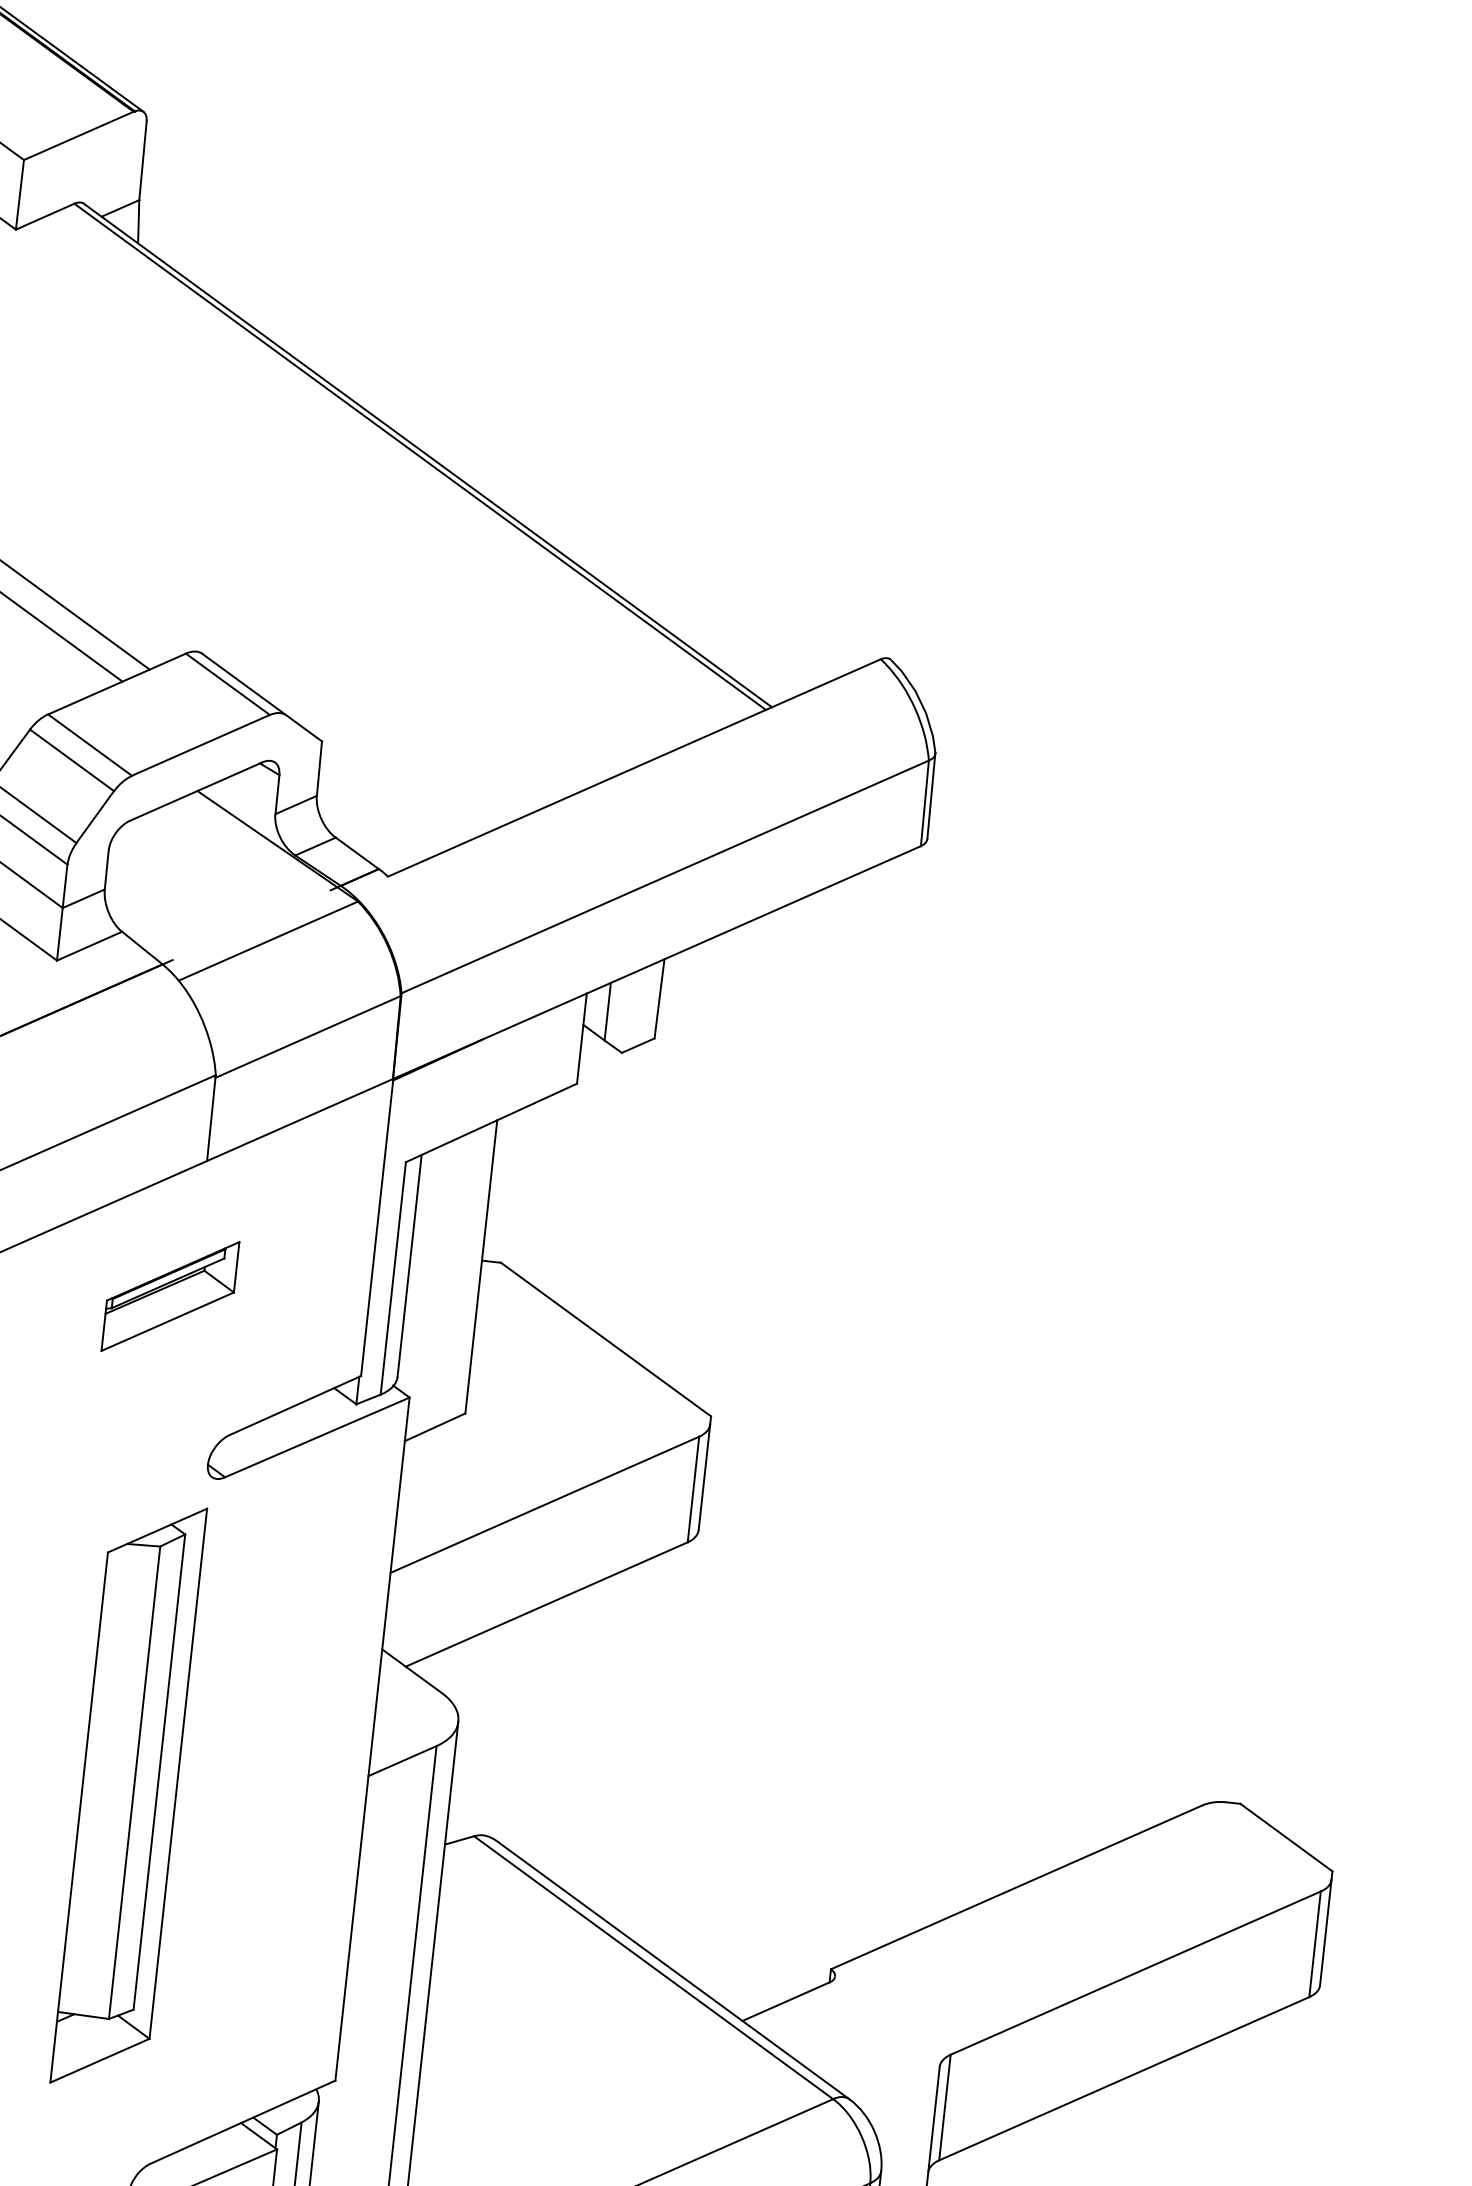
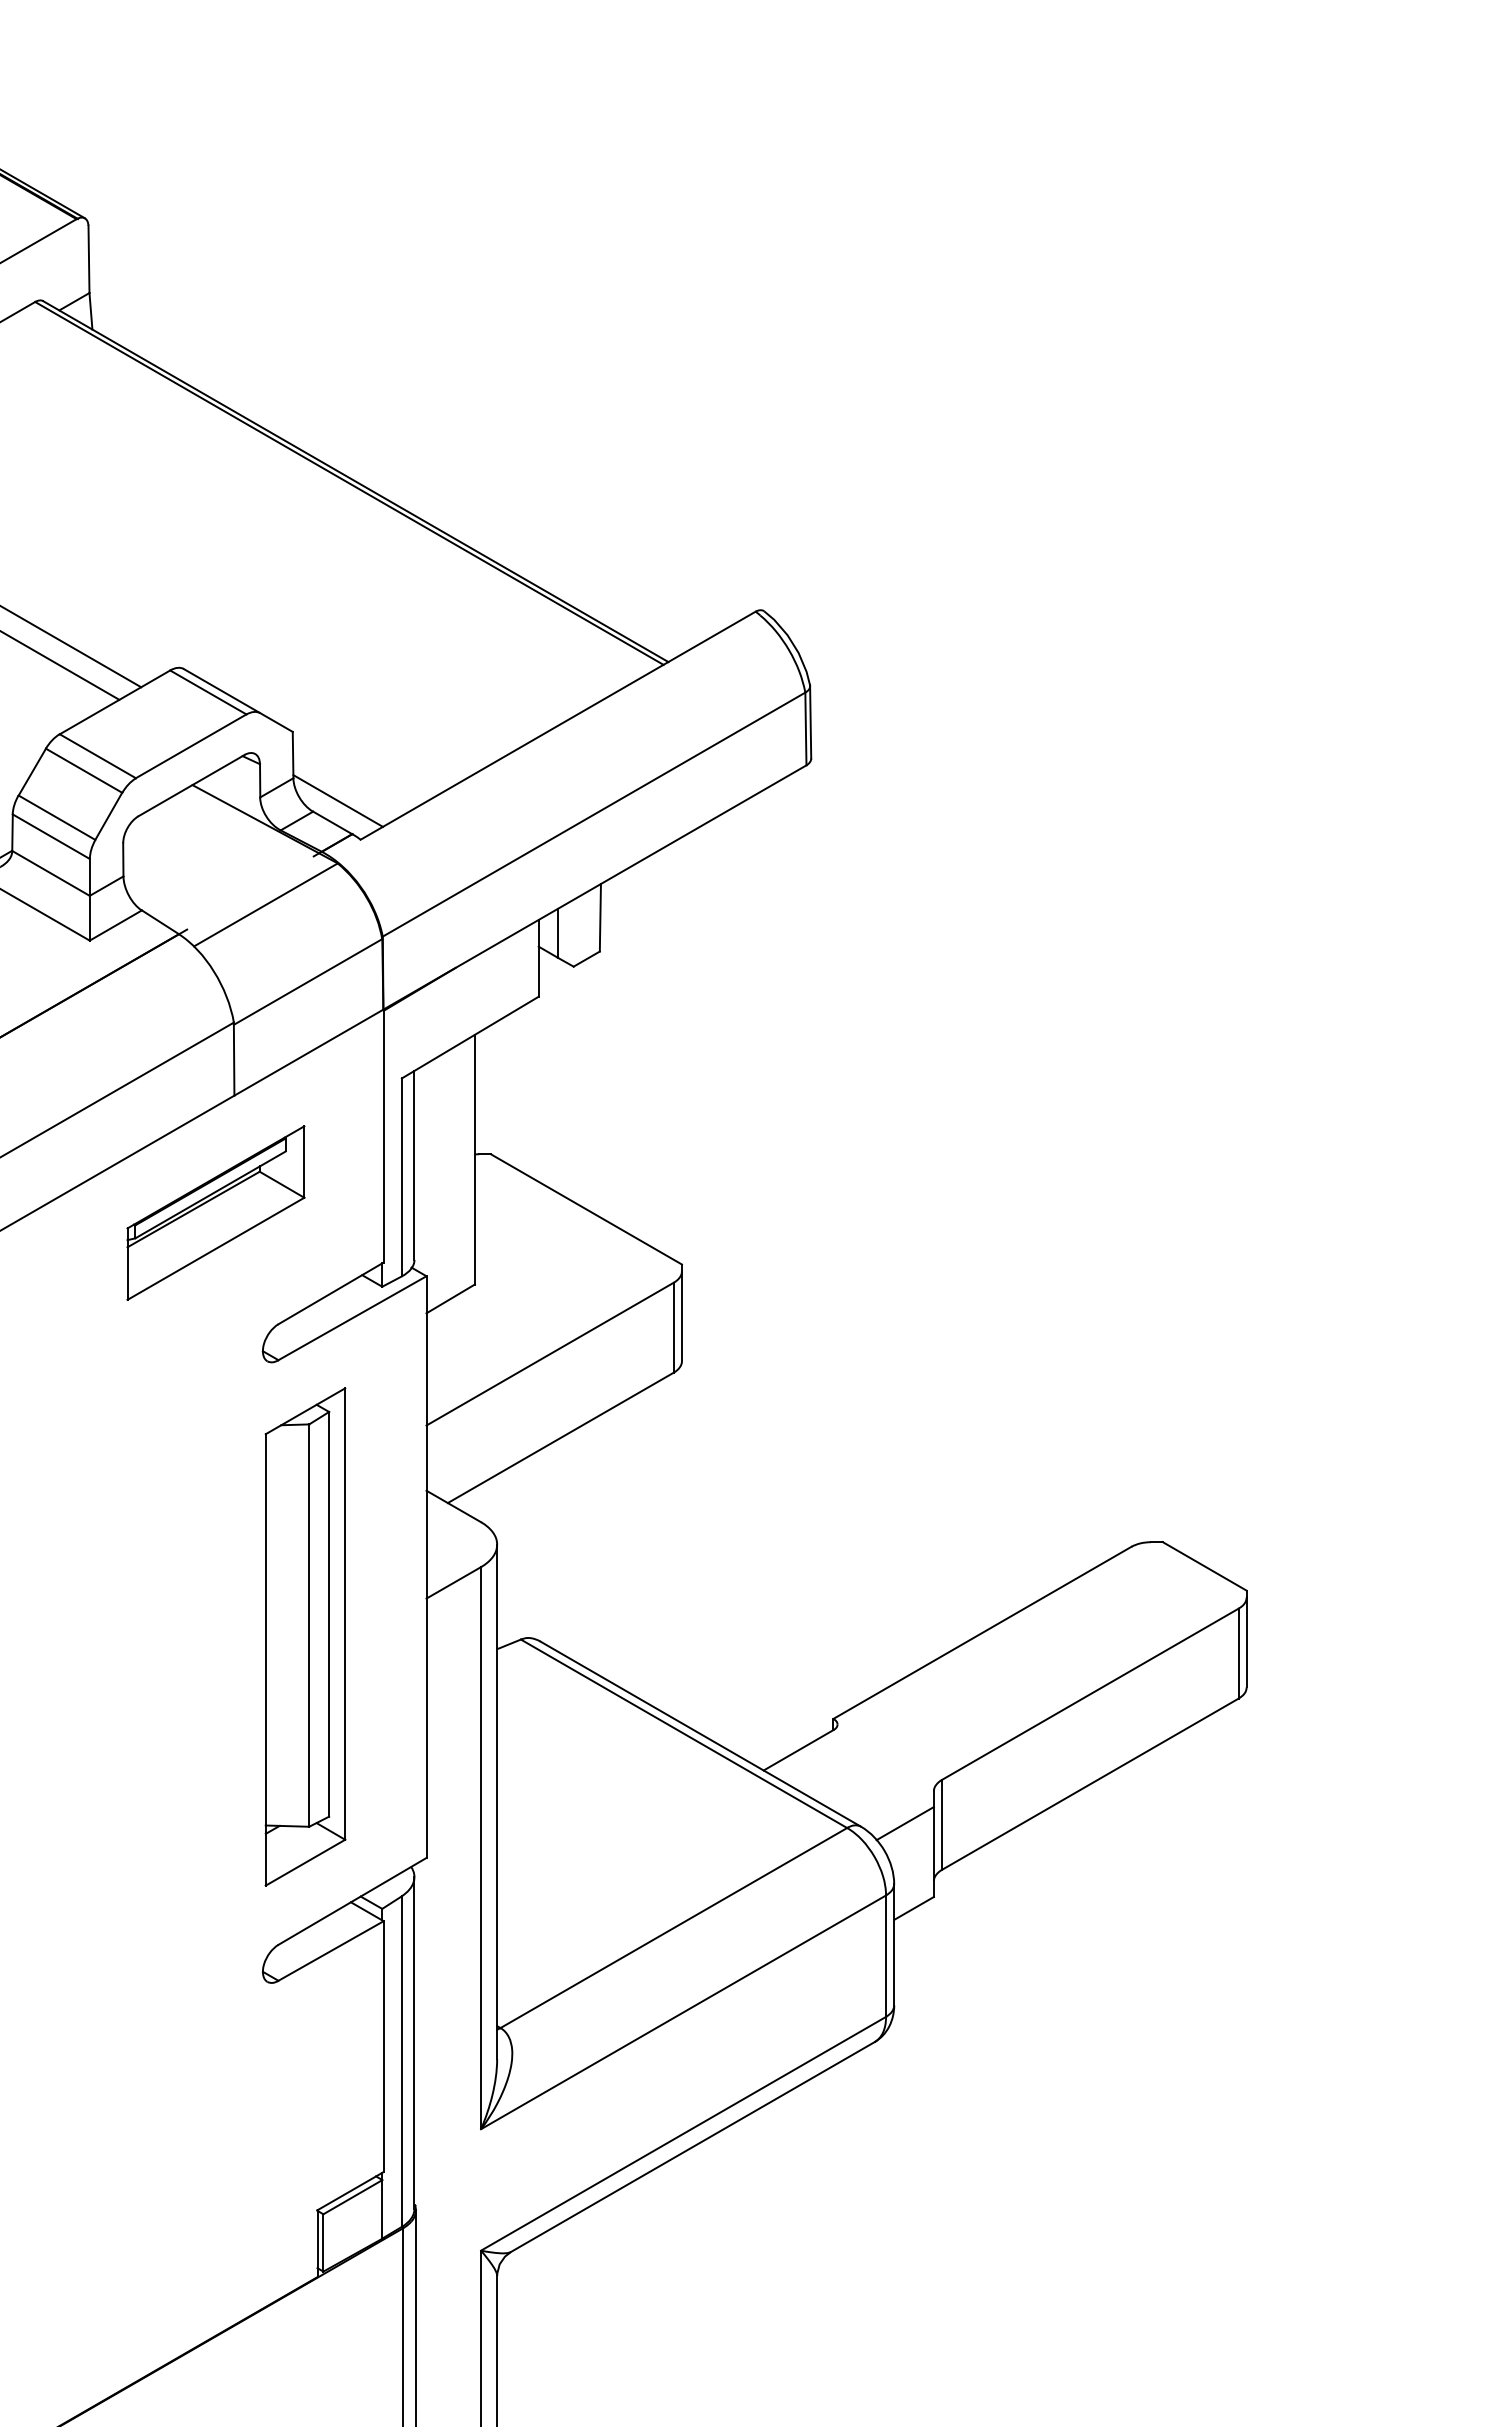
line: (365, 827) -> (337, 800), added
part: (169, 1295) -> (215, 1212), size x1.67
part: (128, 1795) -> (305, 1636), moved
line: (901, 2101) -> (904, 1823), added

